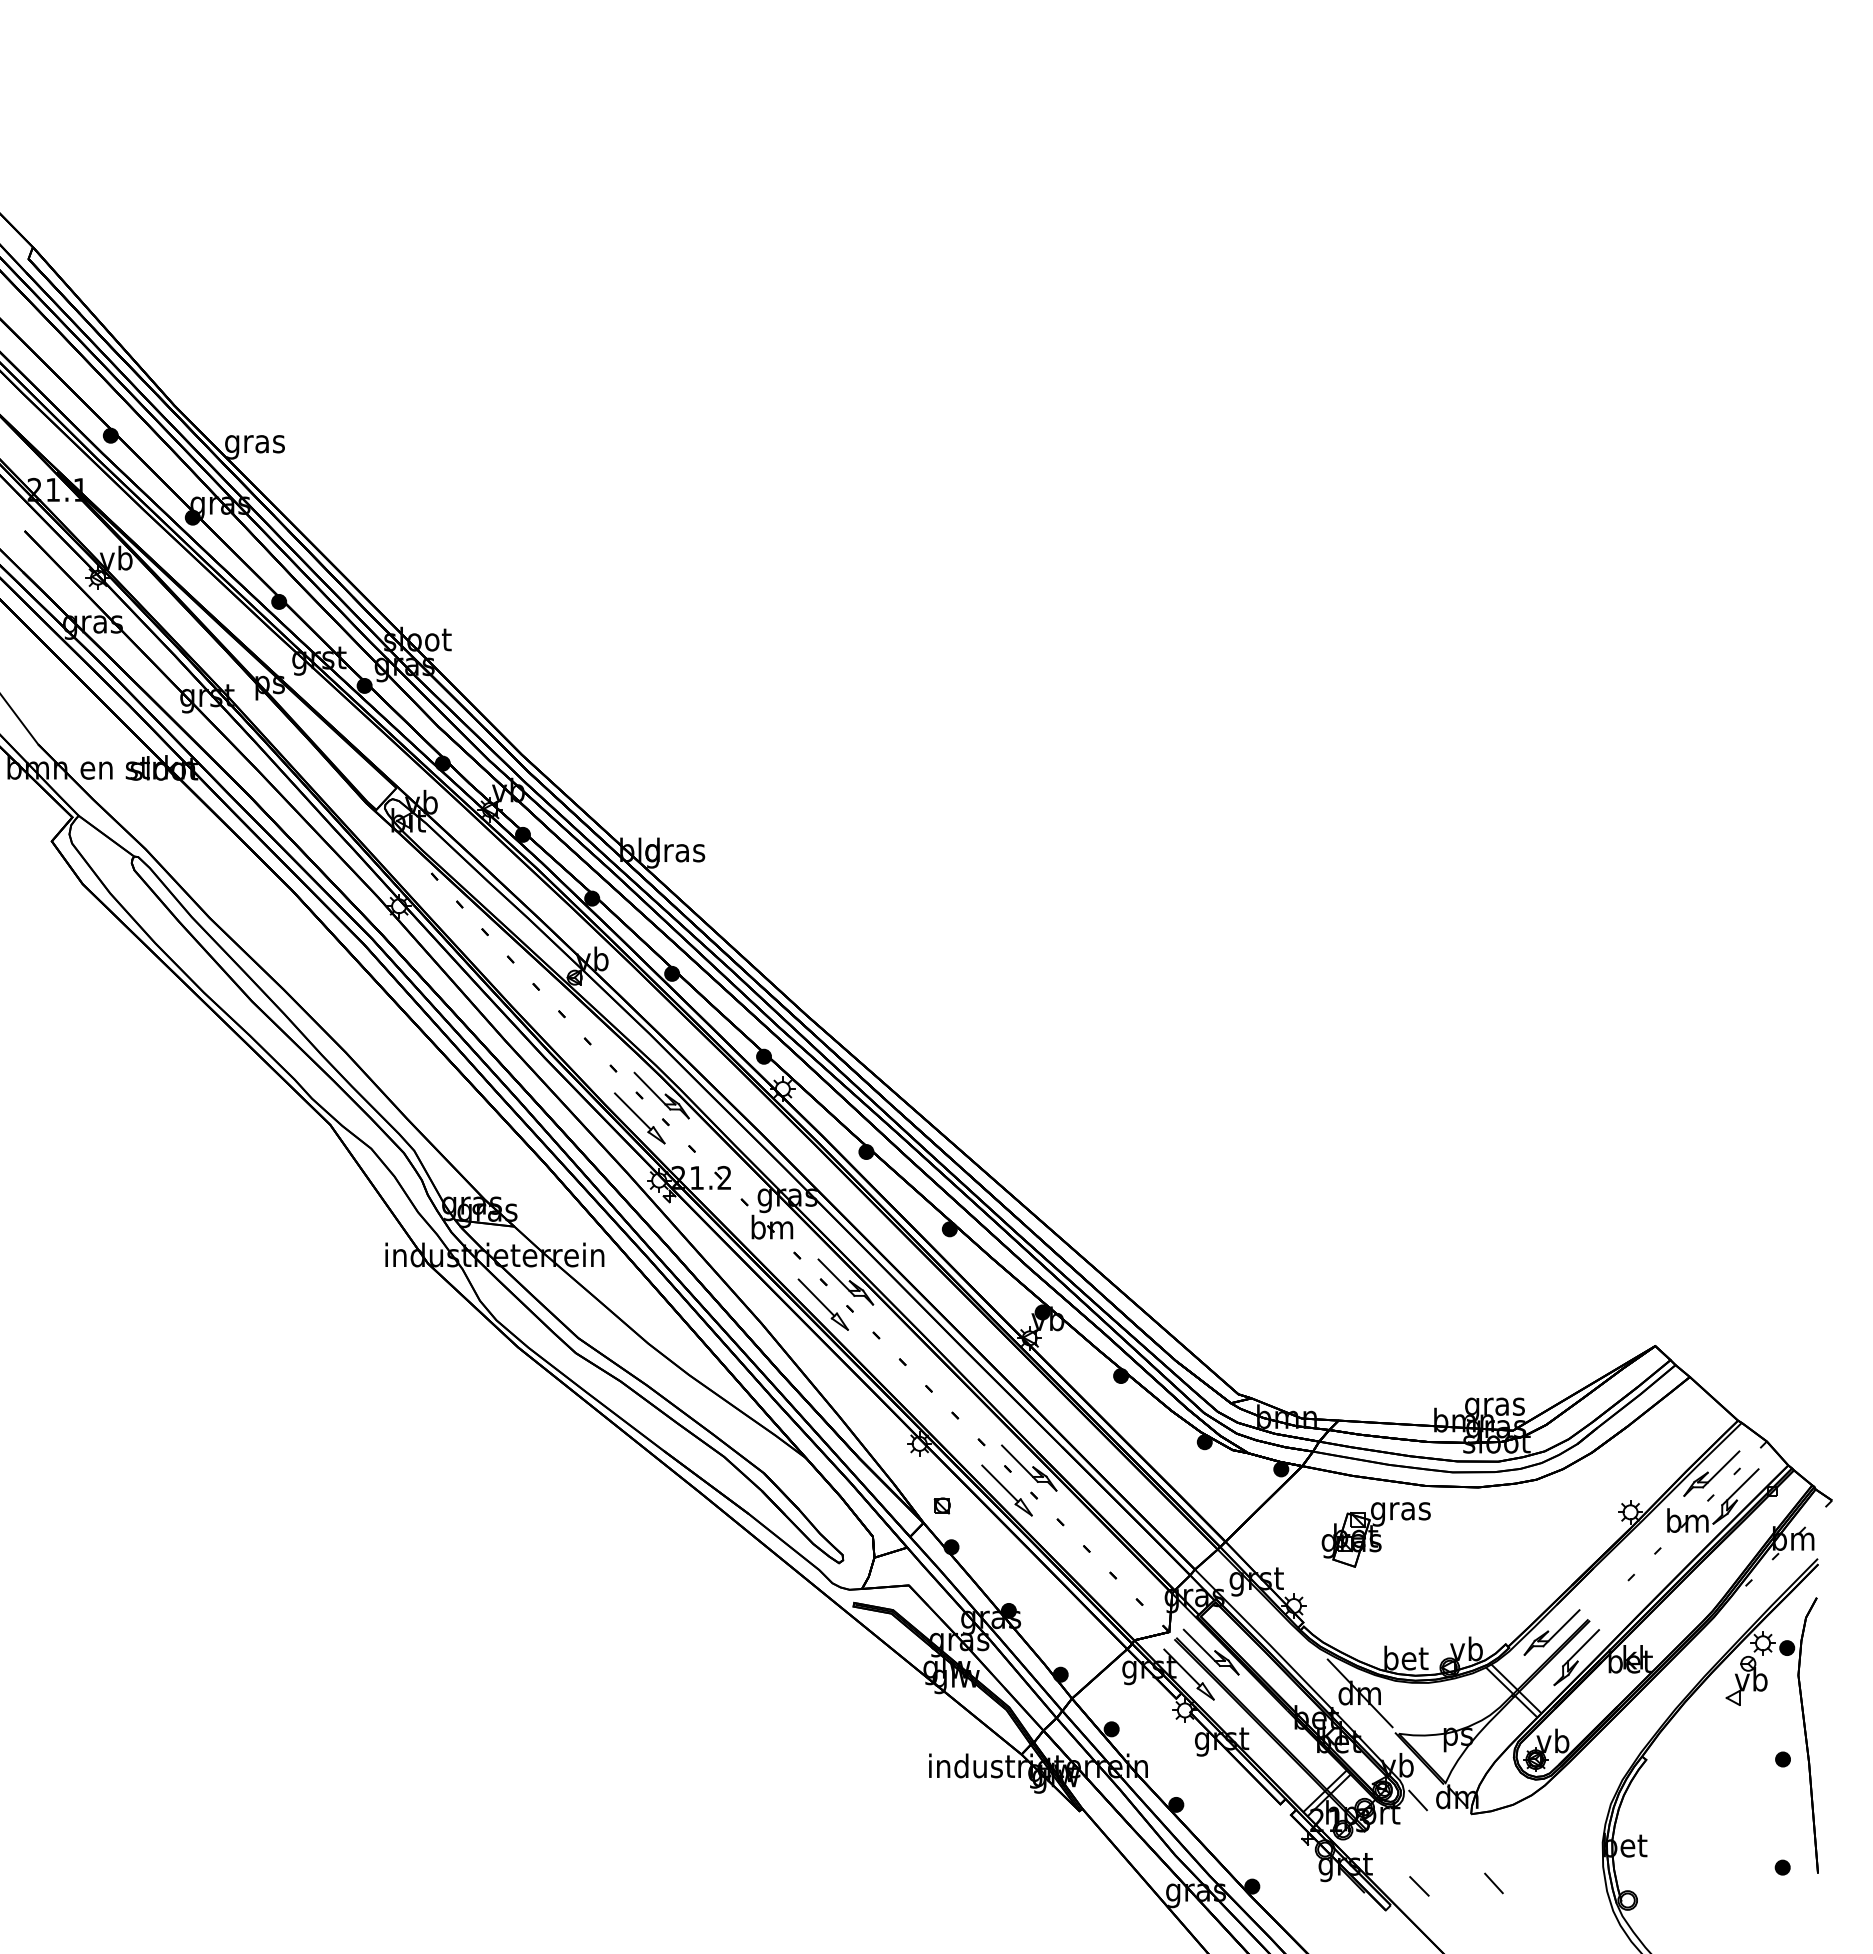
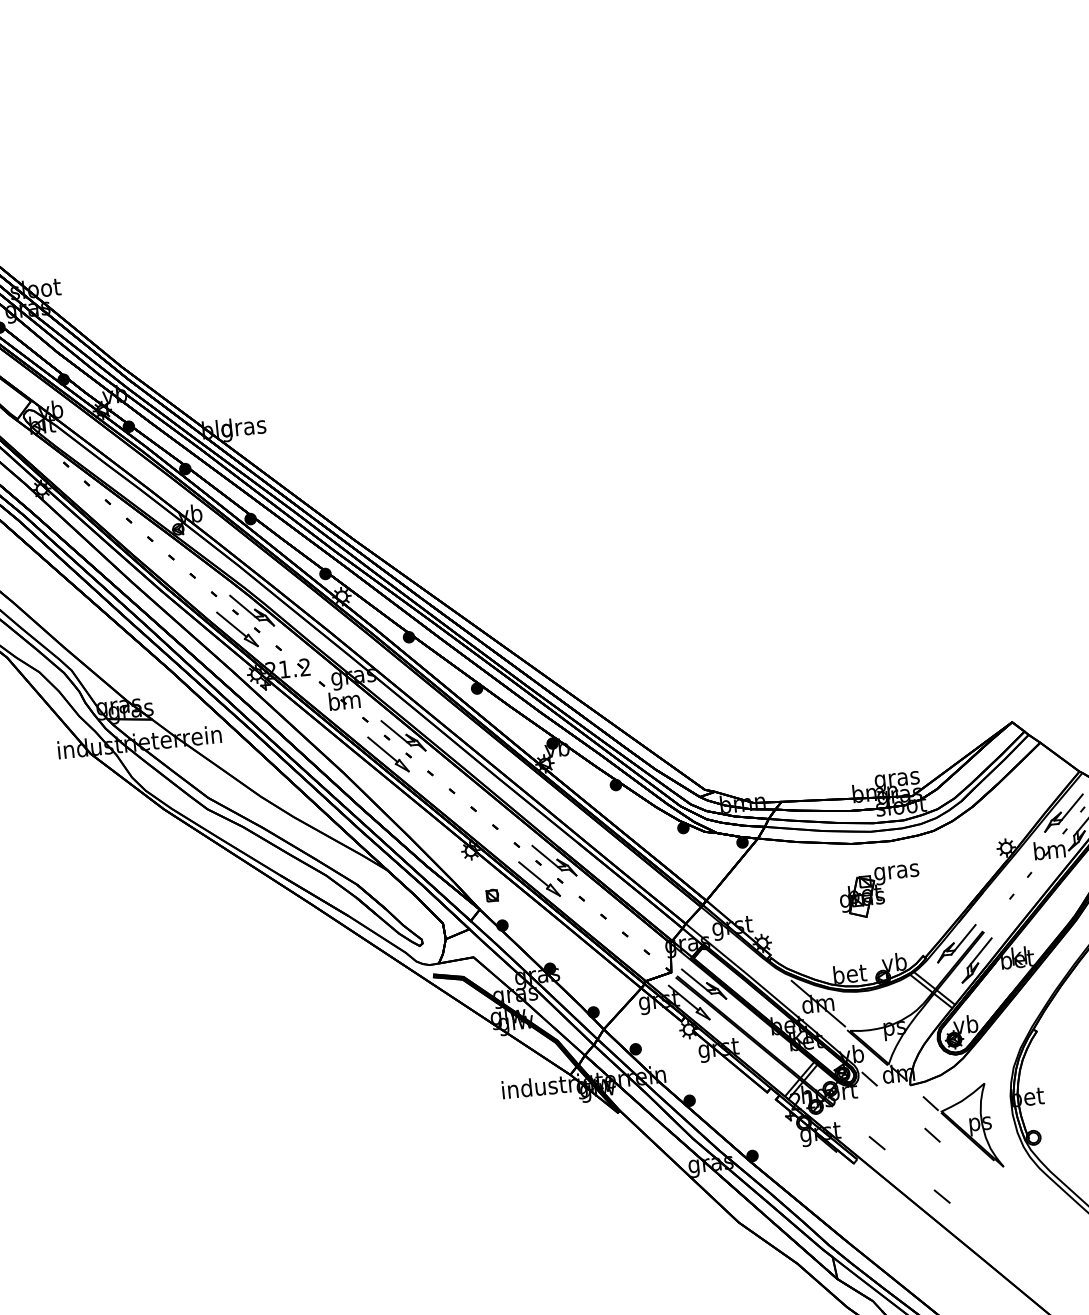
part: (1375, 1534) -> (879, 891), moved
part: (1535, 1878) -> (963, 1128), added

